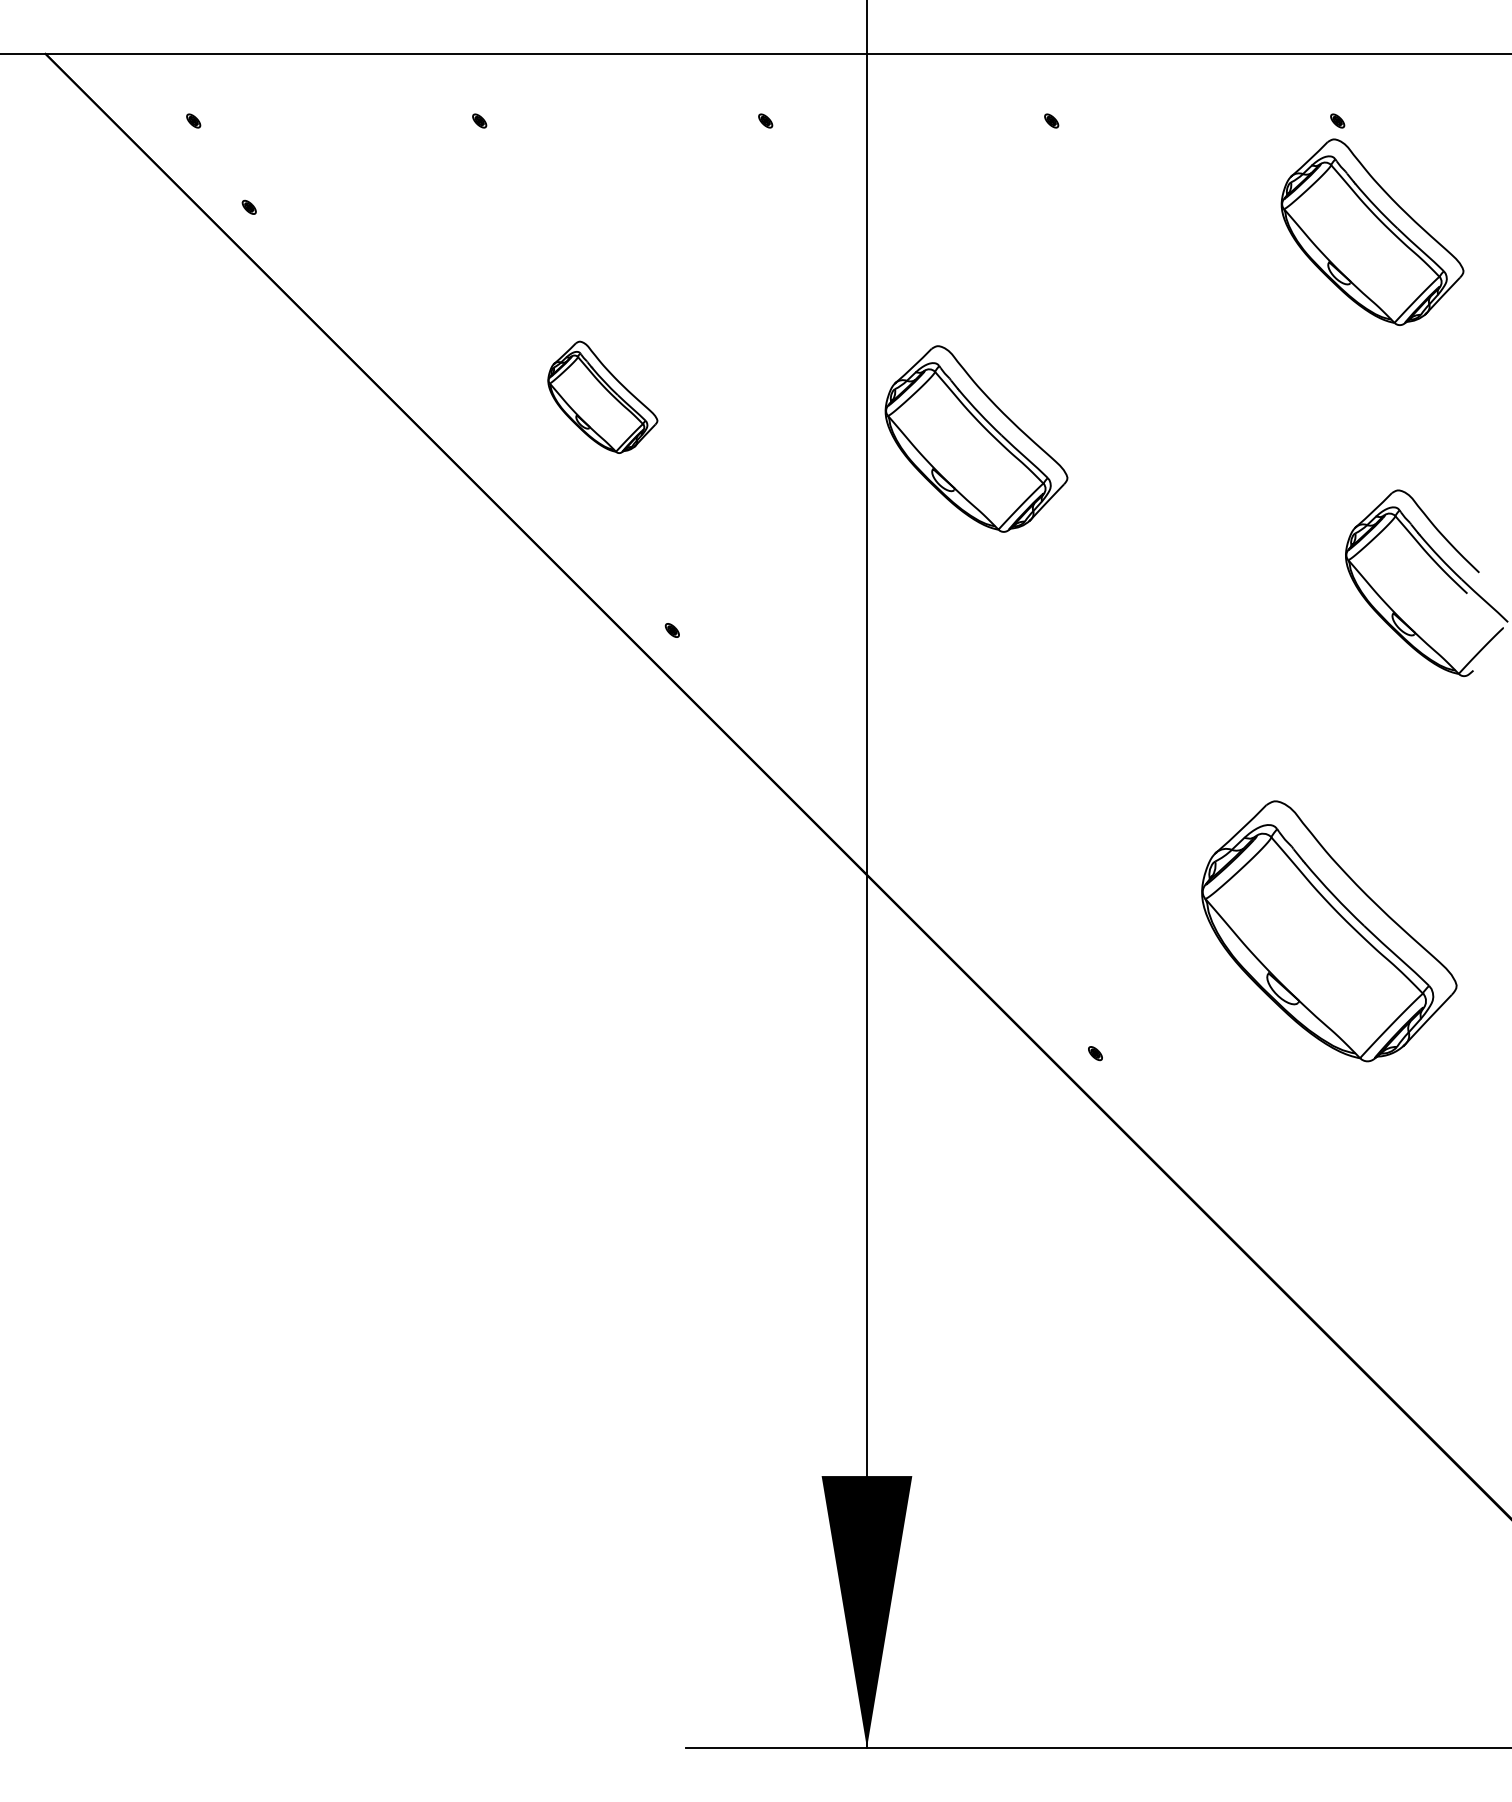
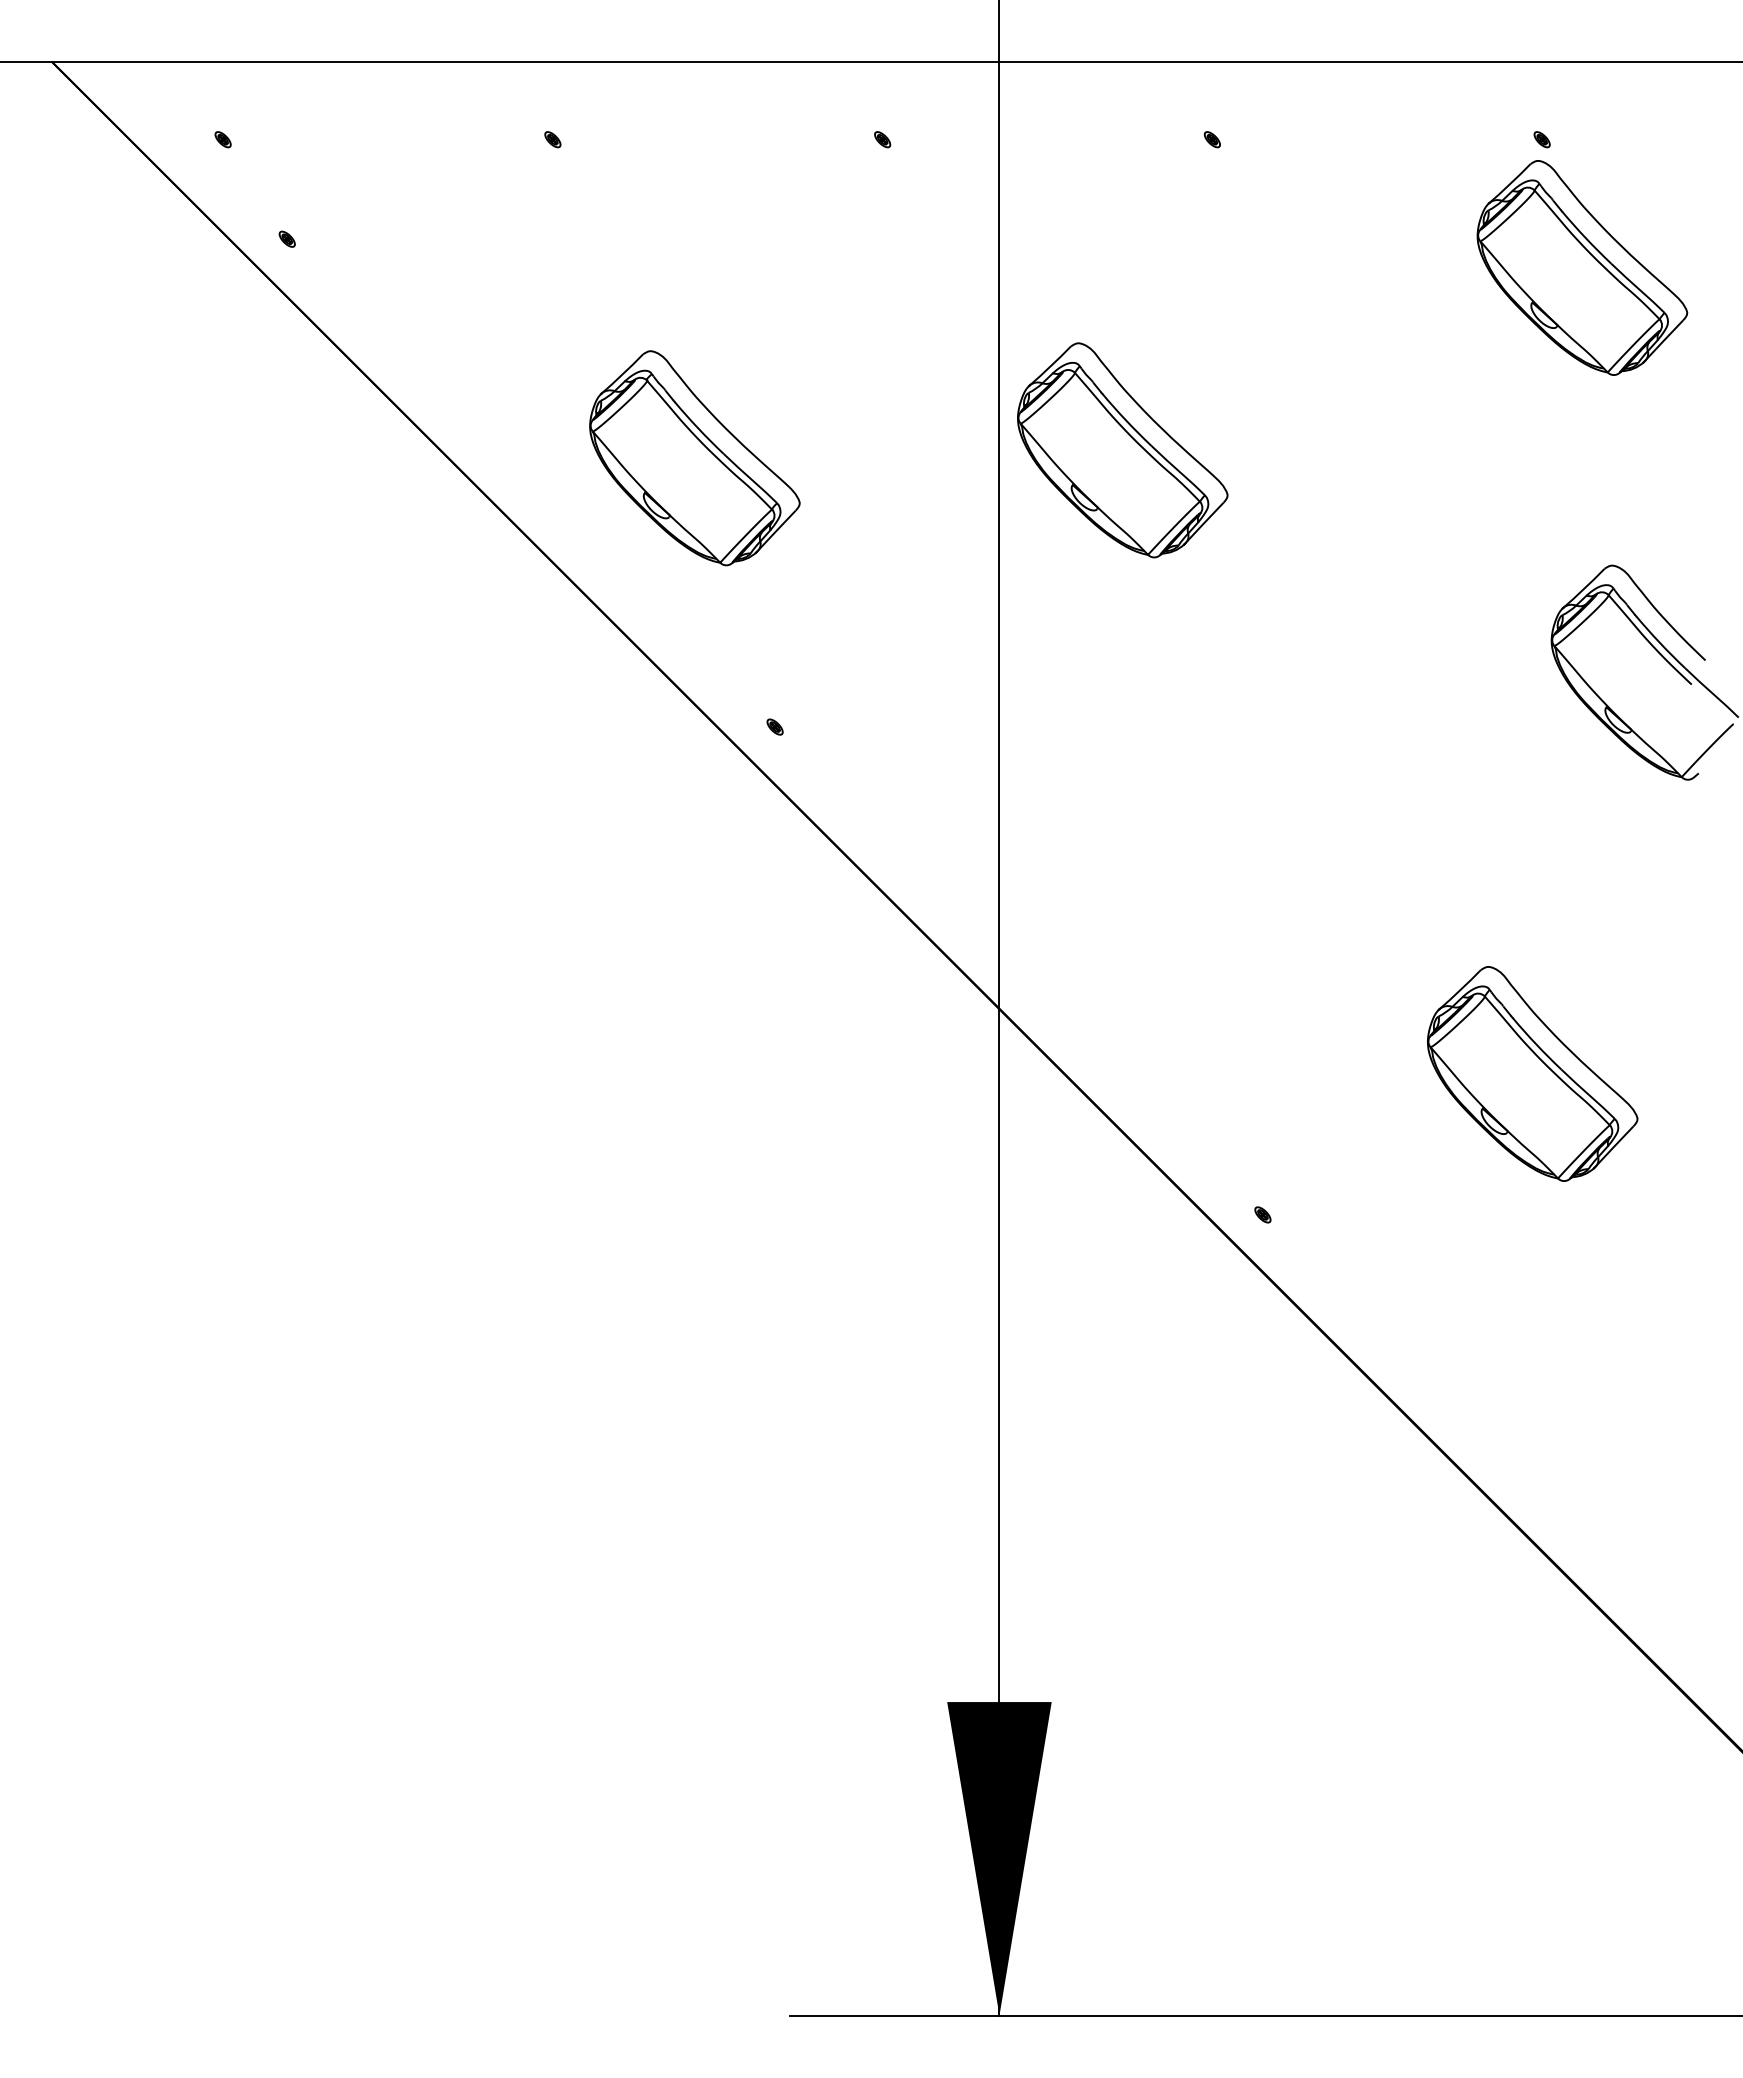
part: (602, 397) -> (694, 458), size x1.67
part: (976, 439) -> (1122, 450), moved
part: (1329, 930) -> (1532, 1073), size x0.71

